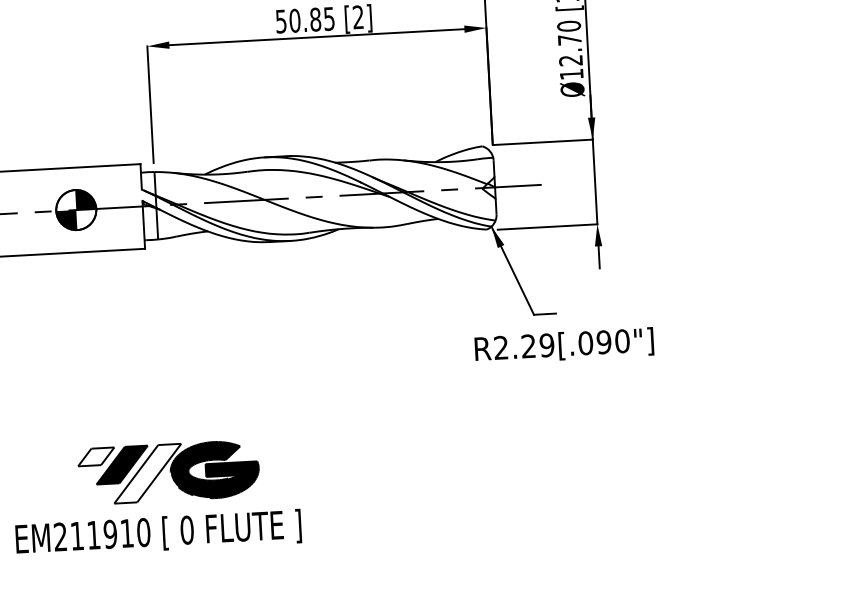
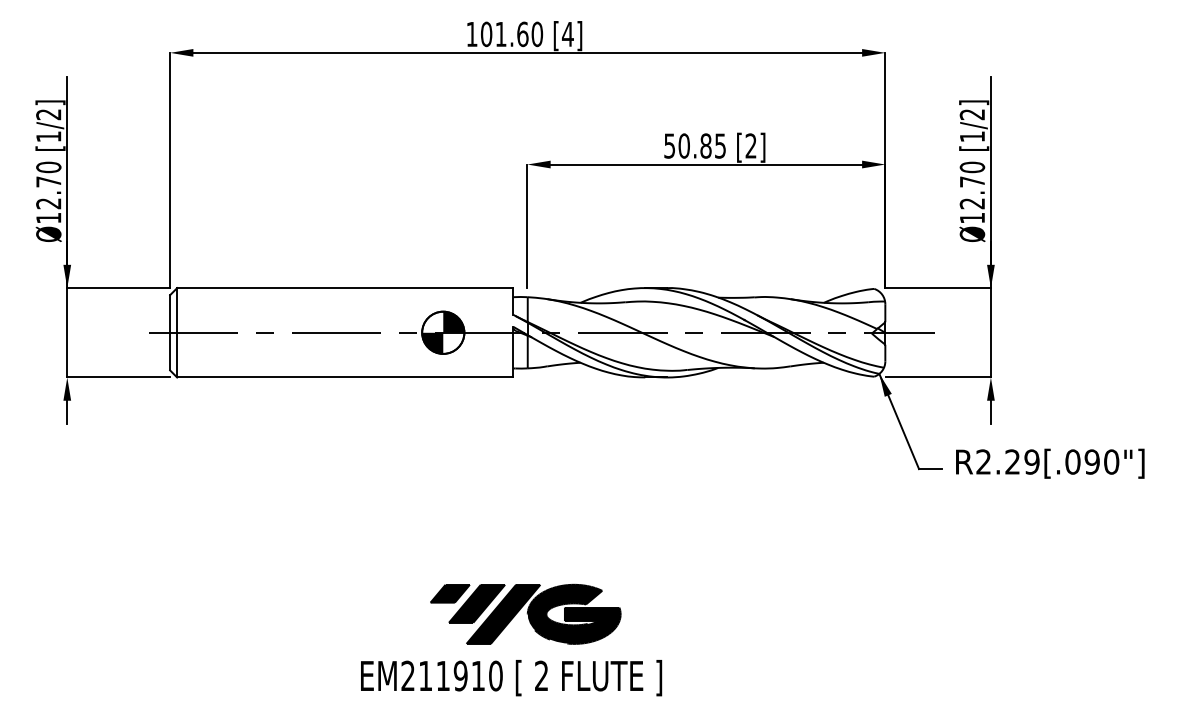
text: (564, 345) -> (1050, 463), moved
fill: (95, 456) -> (449, 593), added
fill: (147, 472) -> (503, 613), added
text: (186, 529) -> (541, 675), 0 -> 2

